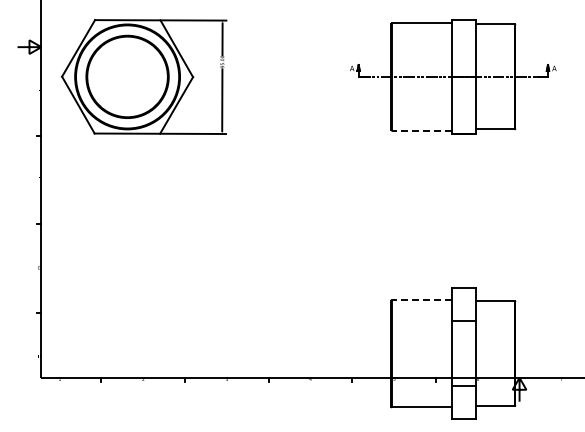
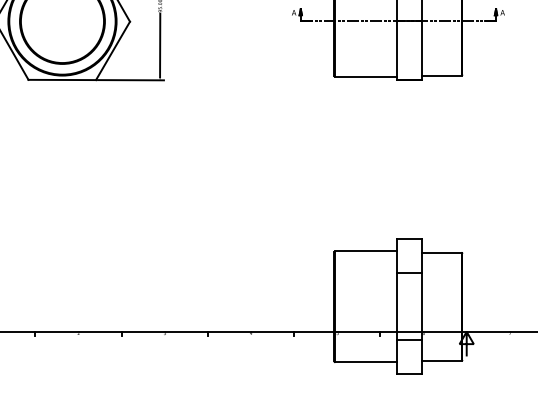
line: (422, 130) -> (366, 76), dashed -> solid
line: (422, 299) -> (366, 251), dashed -> solid

